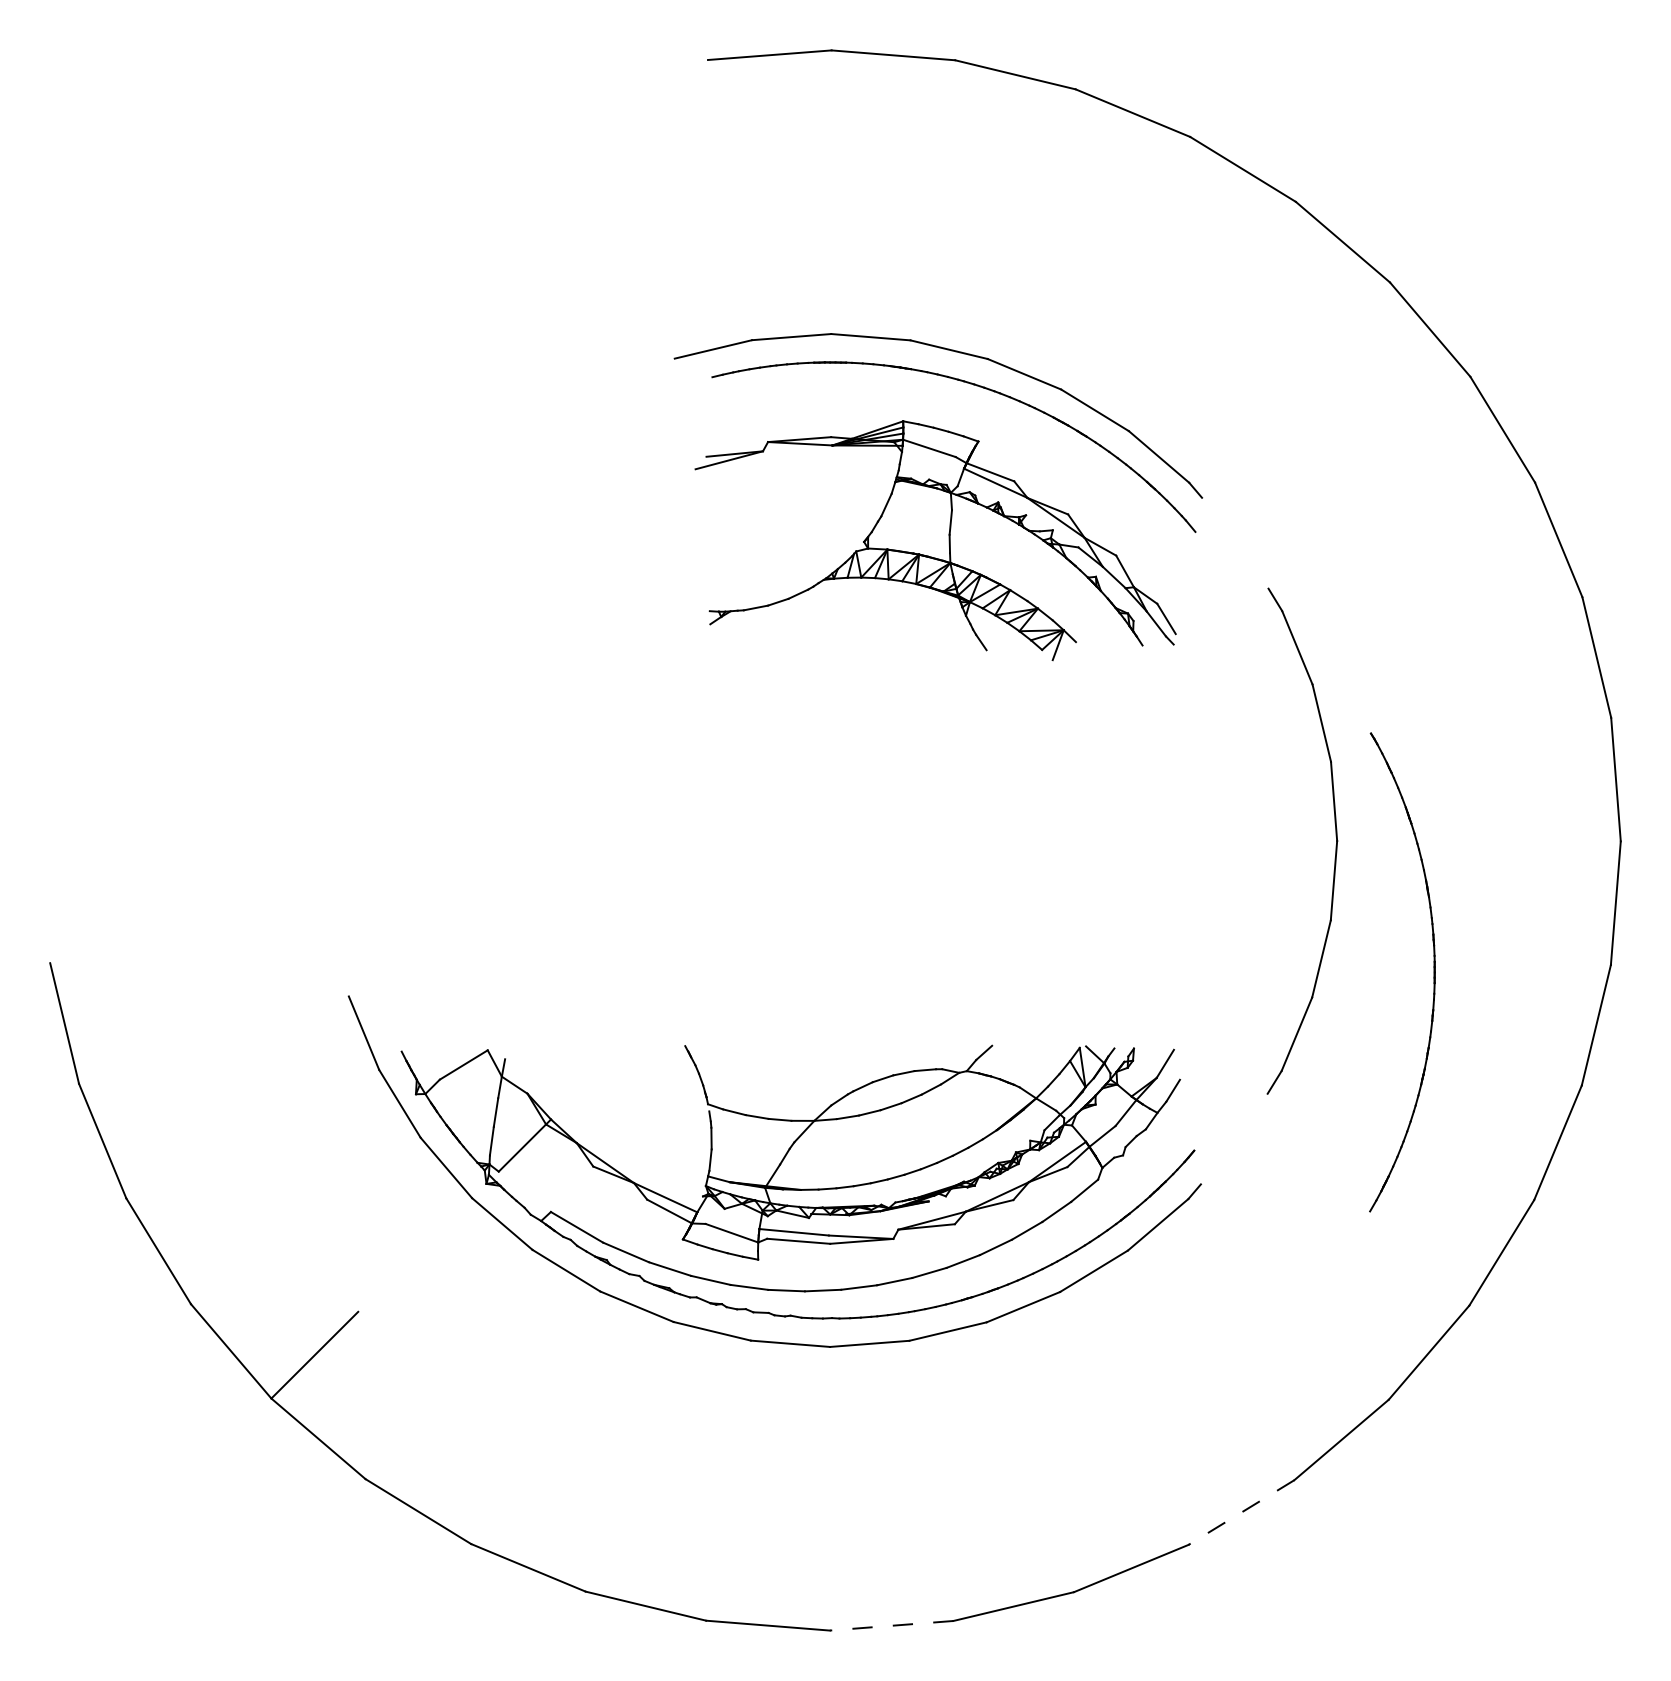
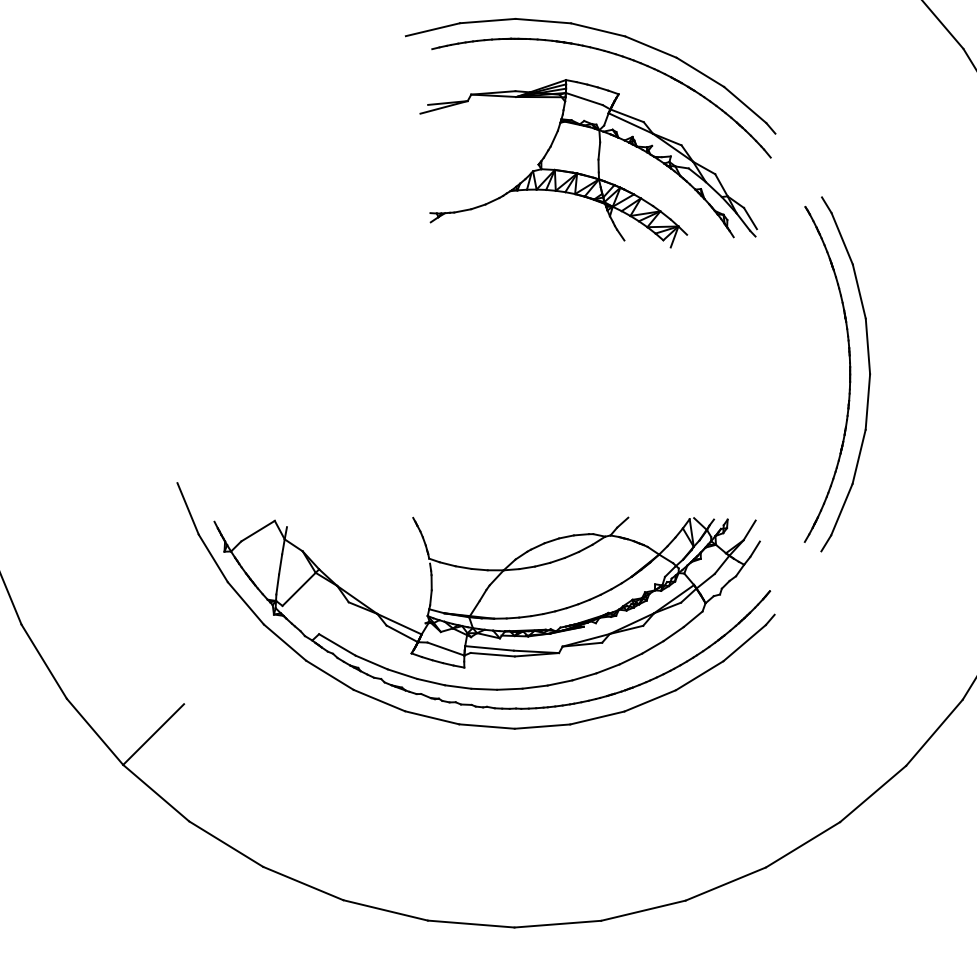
part: (1433, 972) -> (849, 374), moved
line: (1241, 1512) -> (803, 844), dashed -> solid
line: (891, 1625) -> (557, 923), dashed -> solid

